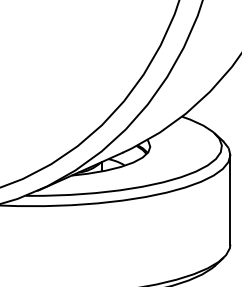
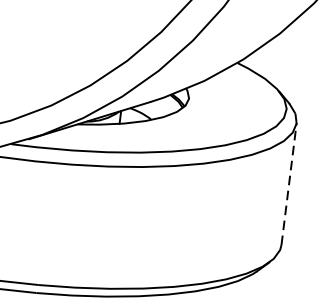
line: (230, 199) -> (289, 183), solid -> dashed

